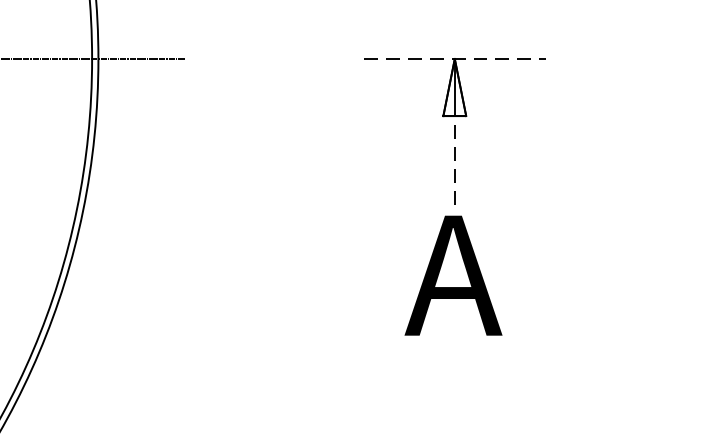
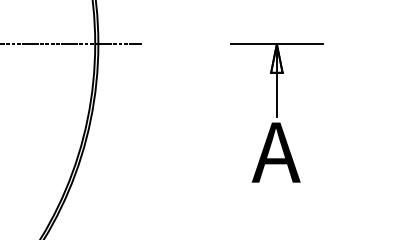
line: (454, 59) -> (276, 44), dashed -> solid
line: (454, 159) -> (276, 94), dashed -> solid

